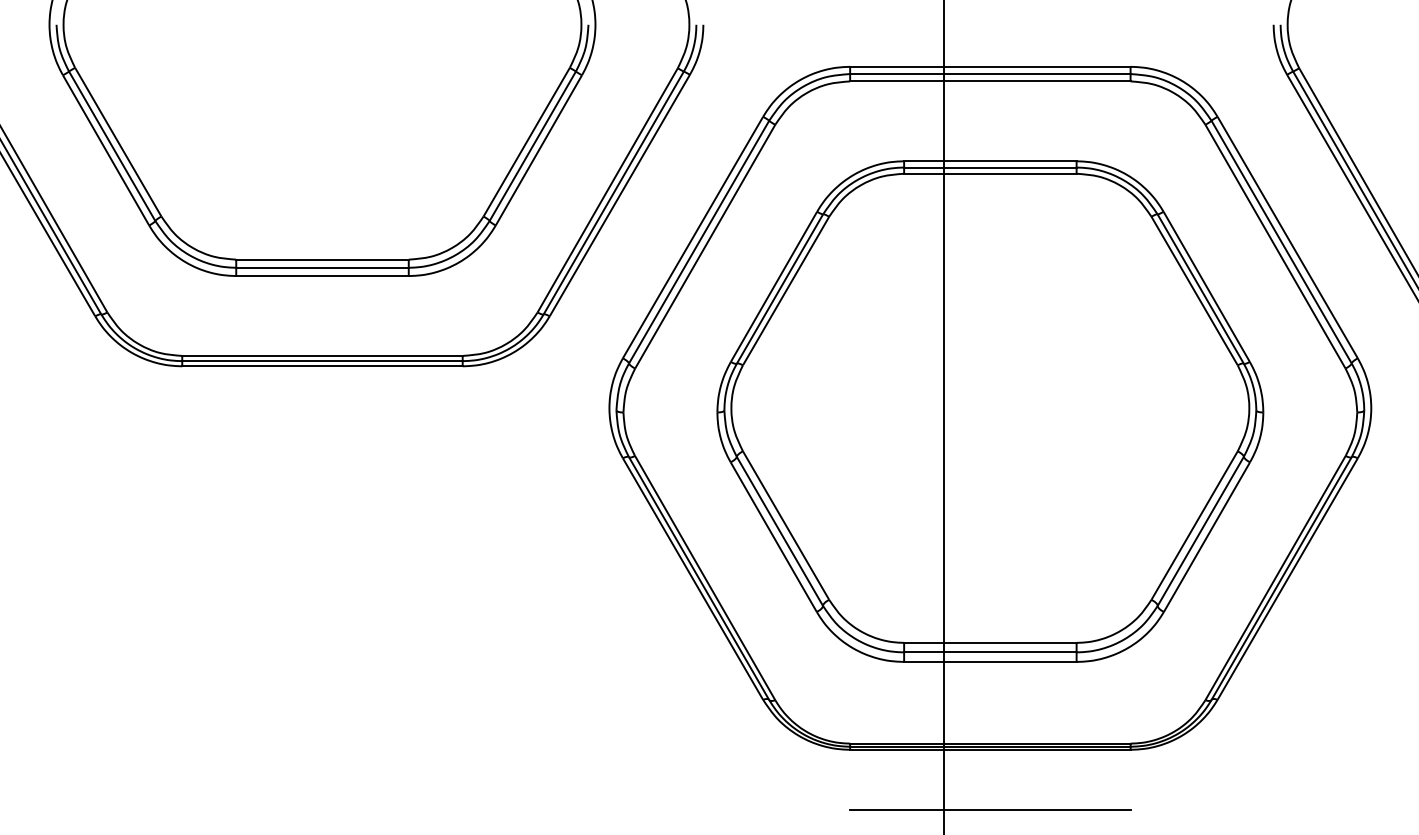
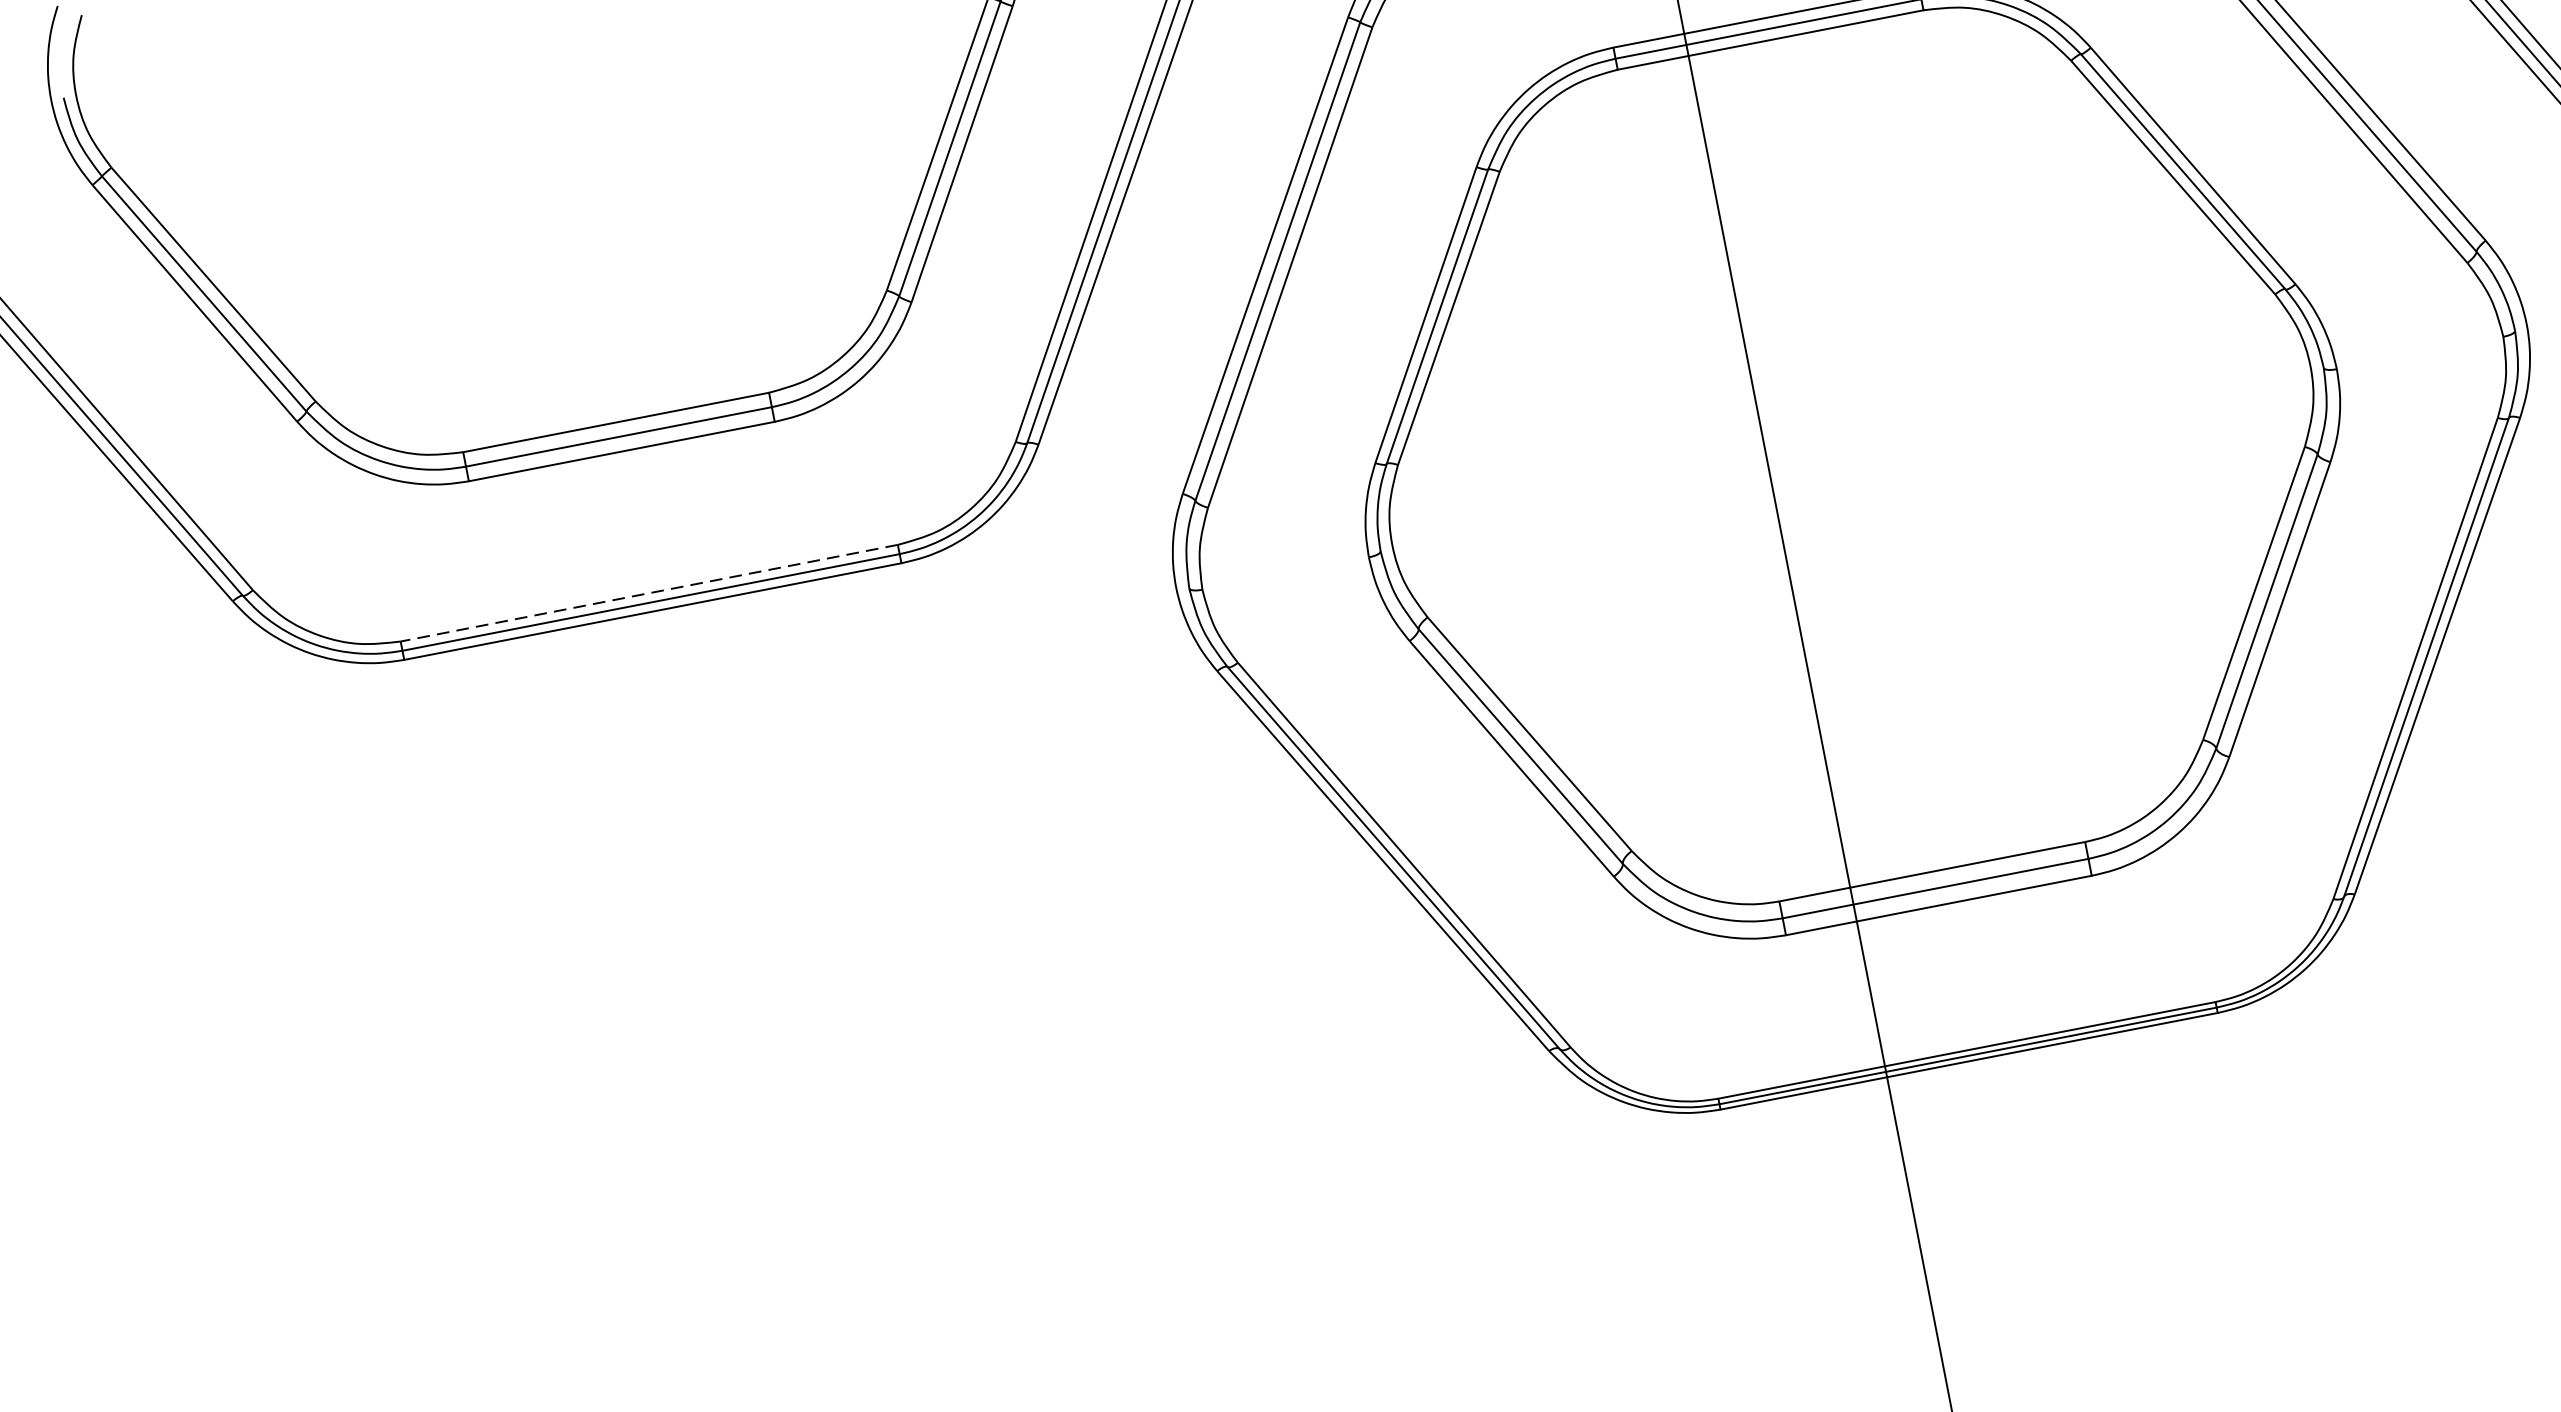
line: (321, 355) -> (647, 592), solid -> dashed
line: (990, 810) -> (1990, 1168), removed

